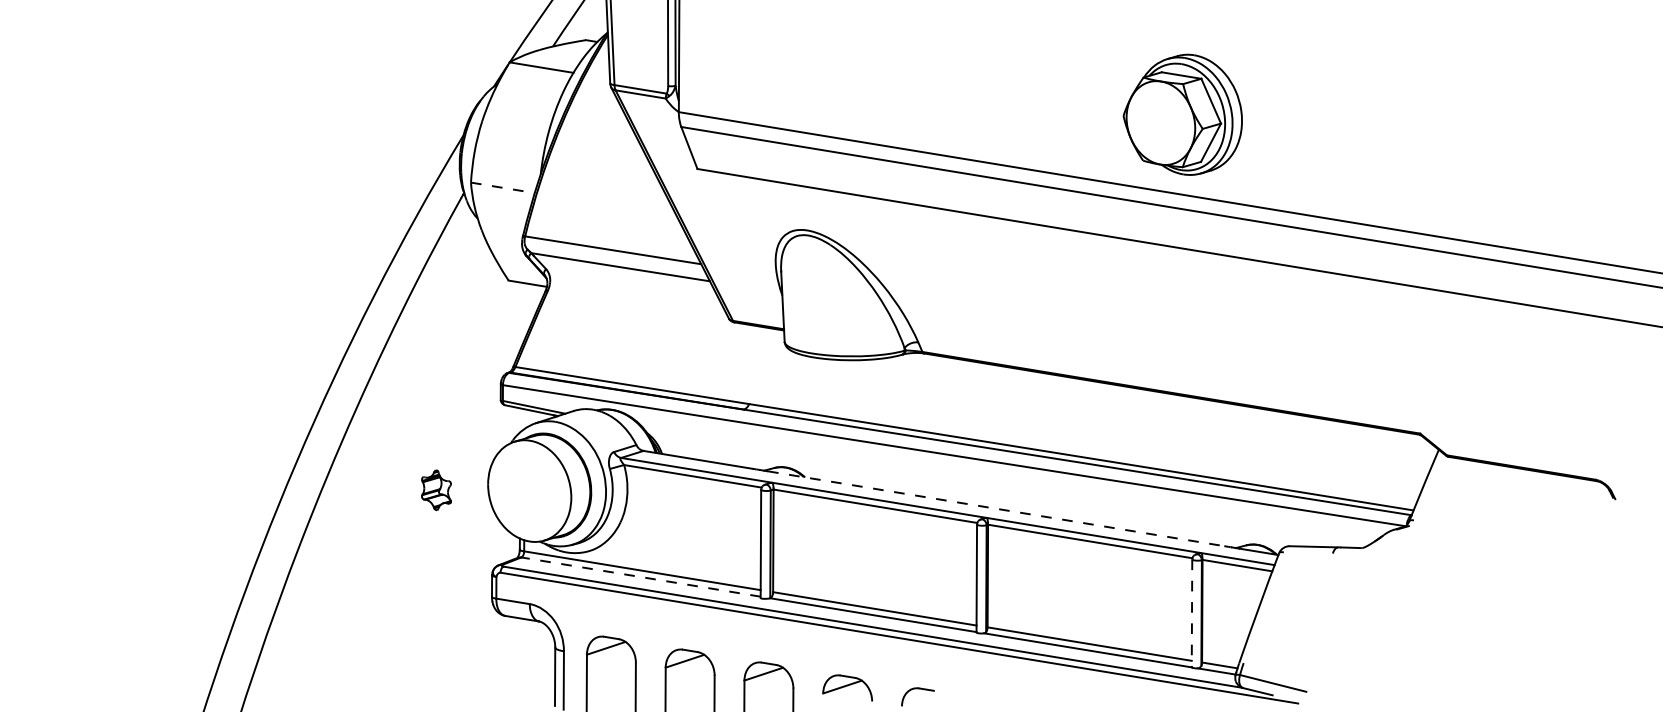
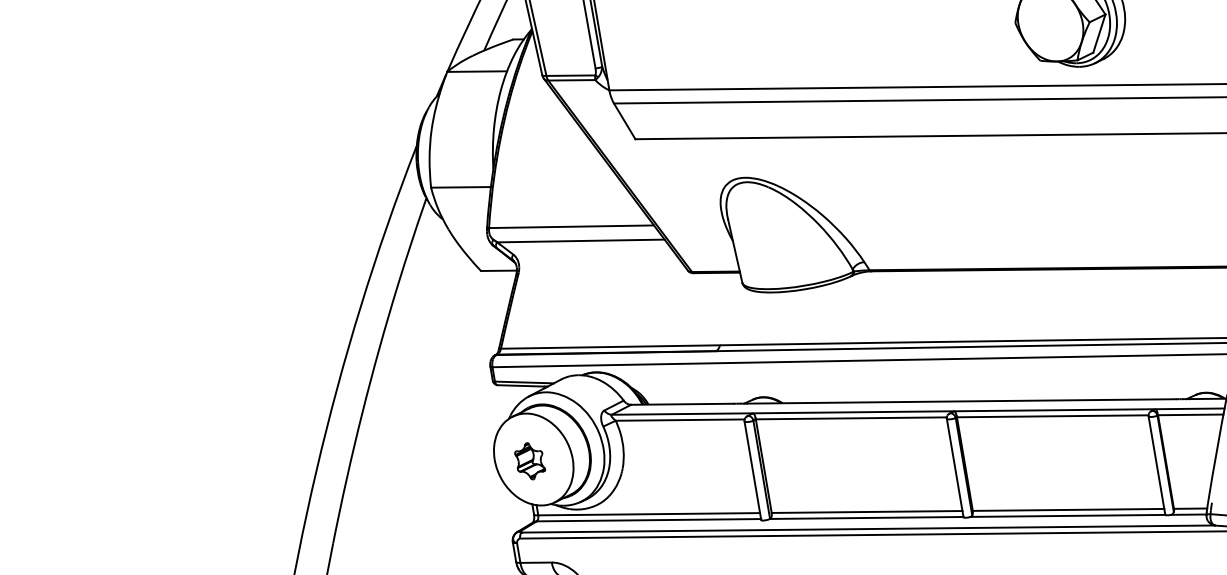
line: (503, 187) -> (461, 186), dashed -> solid
part: (436, 490) -> (530, 461), moved
line: (996, 508) -> (962, 401), dashed -> solid
line: (640, 577) -> (648, 520), dashed -> solid
line: (1192, 613) -> (1157, 465), dashed -> solid

